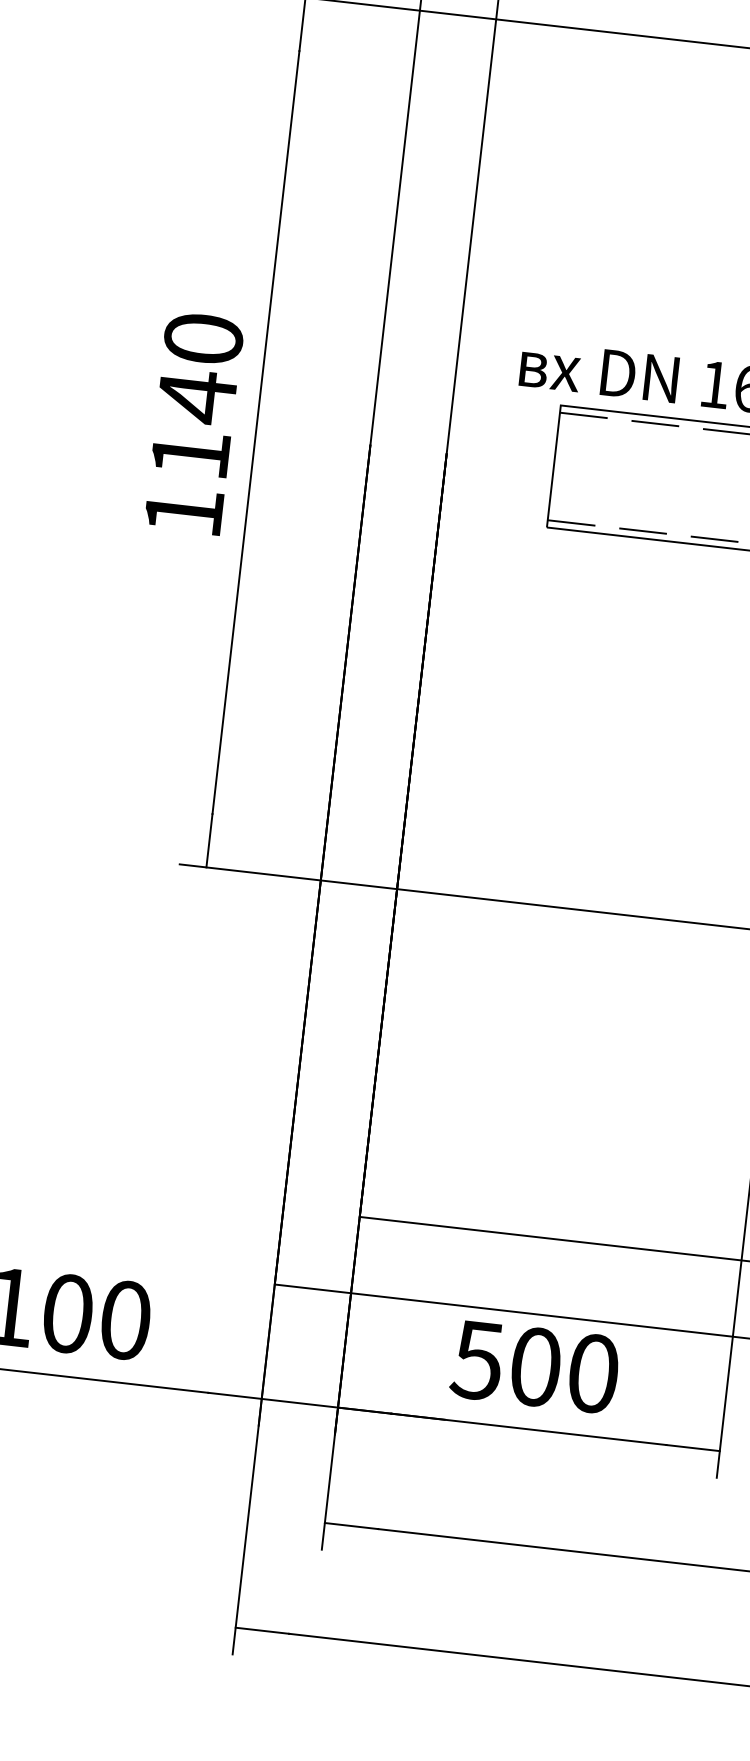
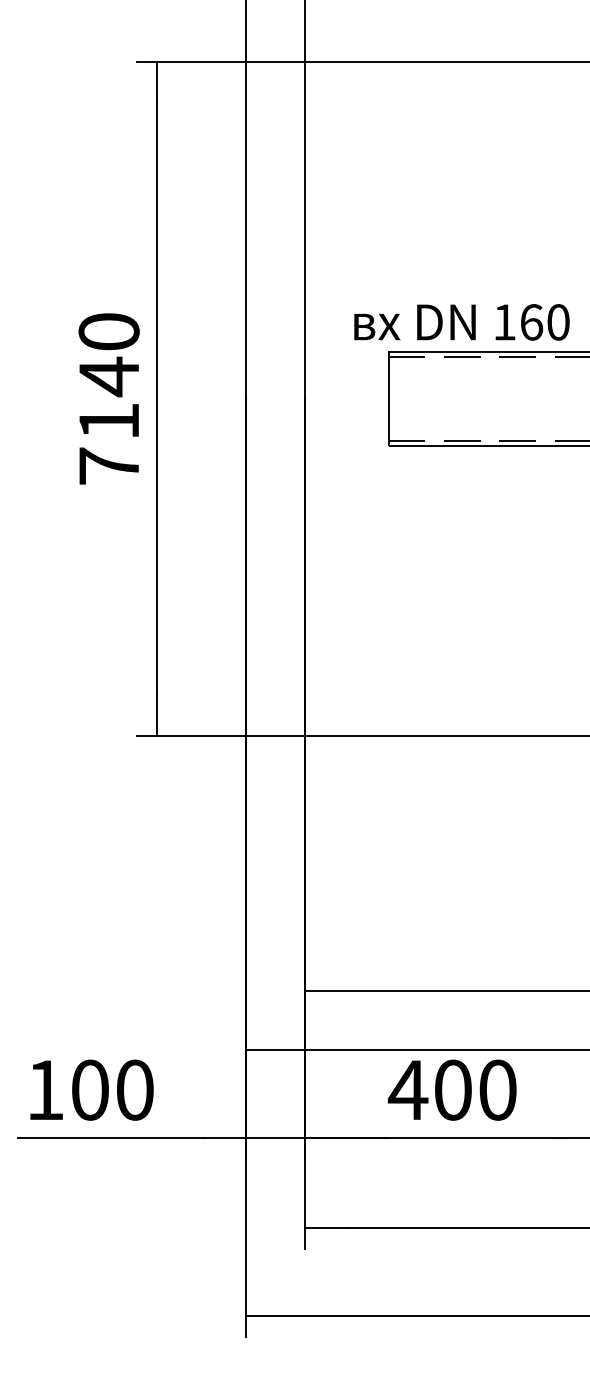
text: (183, 511) -> (108, 465), 1140 -> 7140
text: (476, 1360) -> (407, 1090), 500 -> 400

